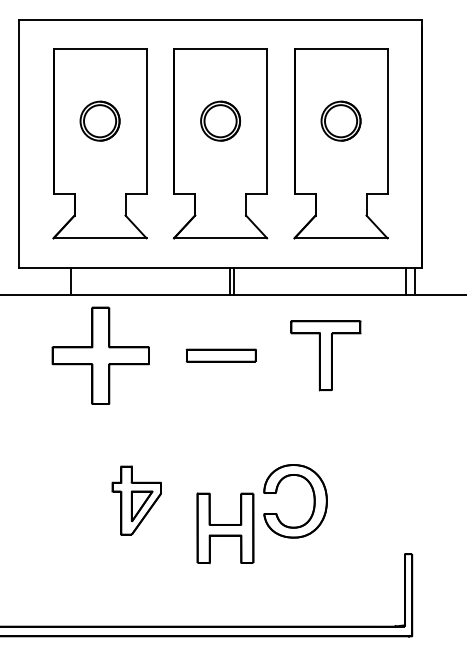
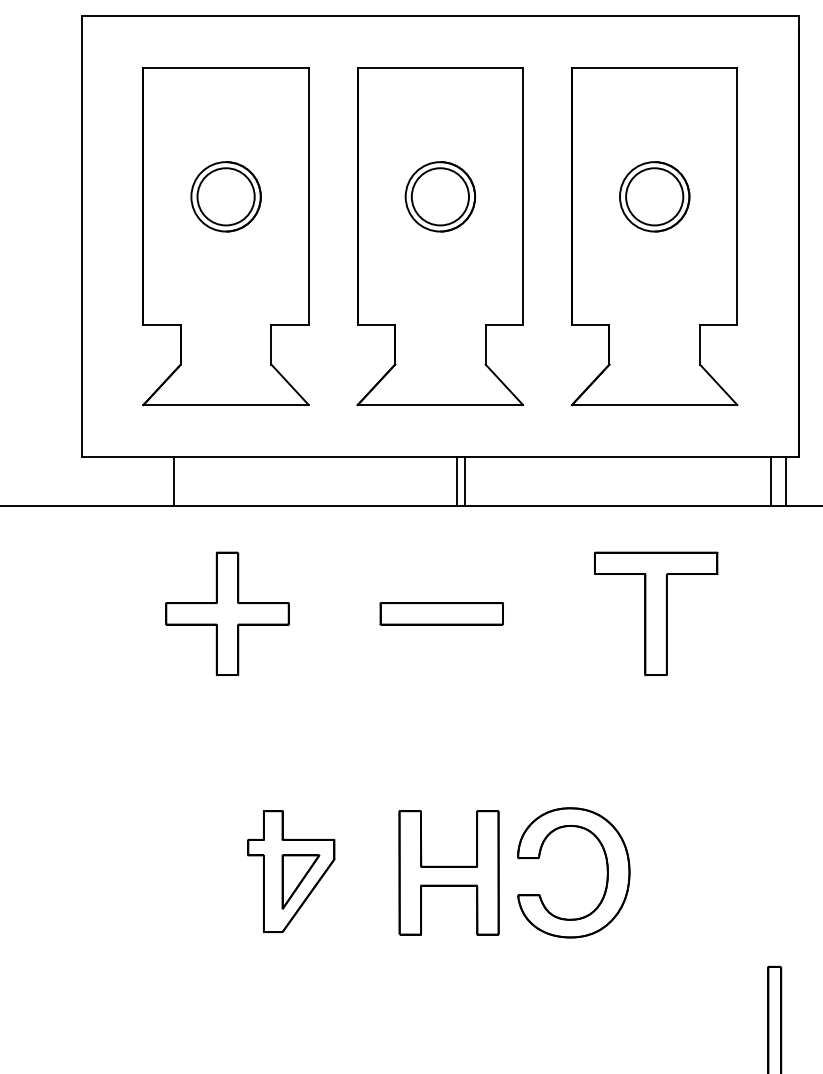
part: (100, 355) -> (226, 613), size x0.71
part: (325, 355) -> (655, 613), moved
part: (225, 528) -> (449, 873), moved

